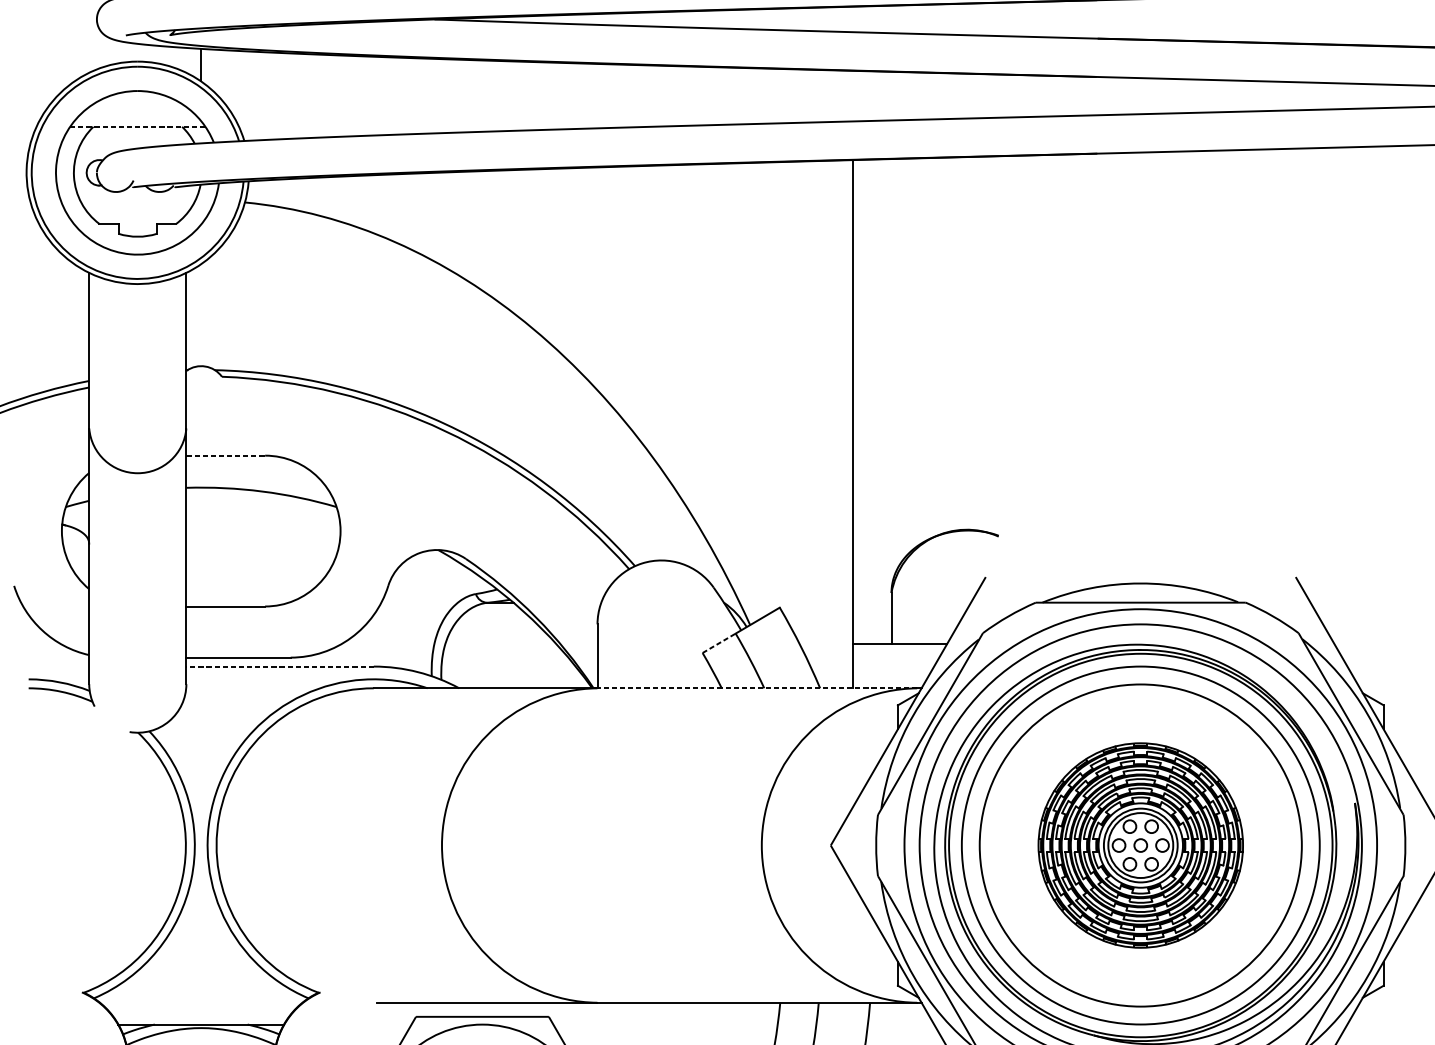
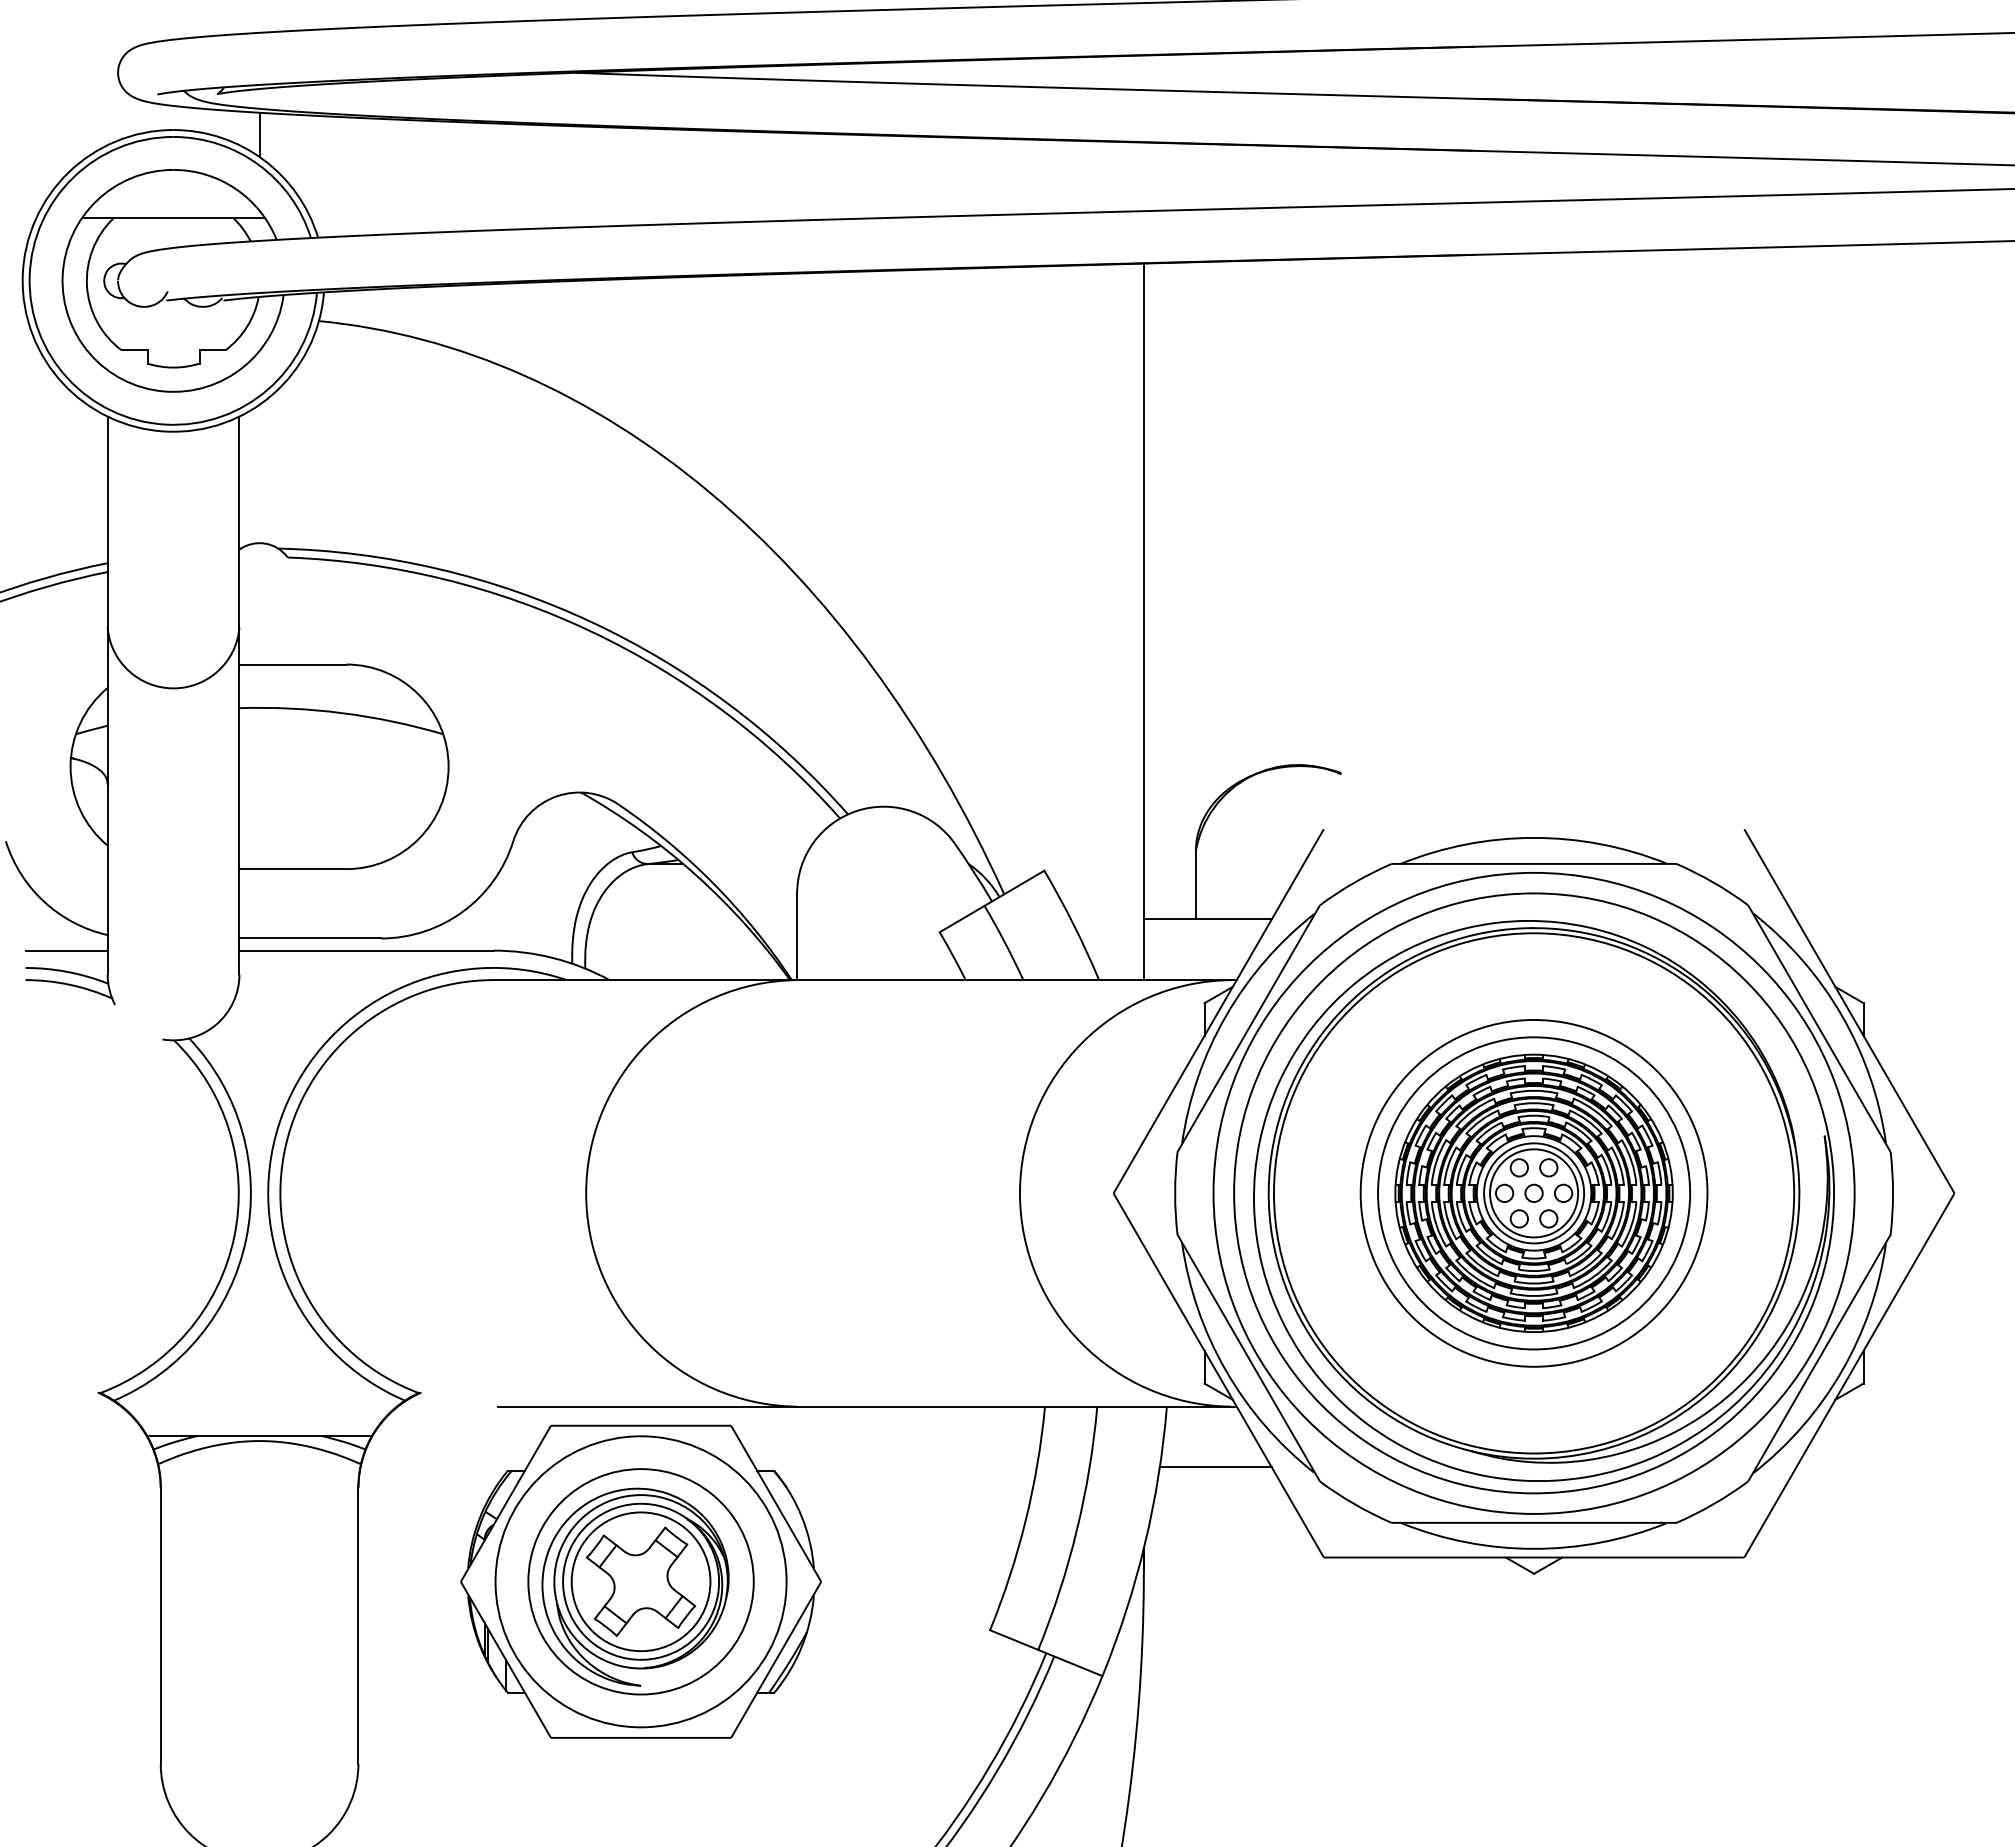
line: (137, 126) -> (173, 218), dashed -> solid
line: (226, 455) -> (293, 664), dashed -> solid
line: (719, 642) -> (962, 918), dashed -> solid
line: (58, 666) -> (66, 950), added
line: (280, 666) -> (366, 950), dashed -> solid
line: (757, 688) -> (1013, 980), dashed -> solid
circle: (1140, 844) -> (1533, 1192), size x0.71
circle: (1141, 845) -> (1534, 1193), size x0.71

